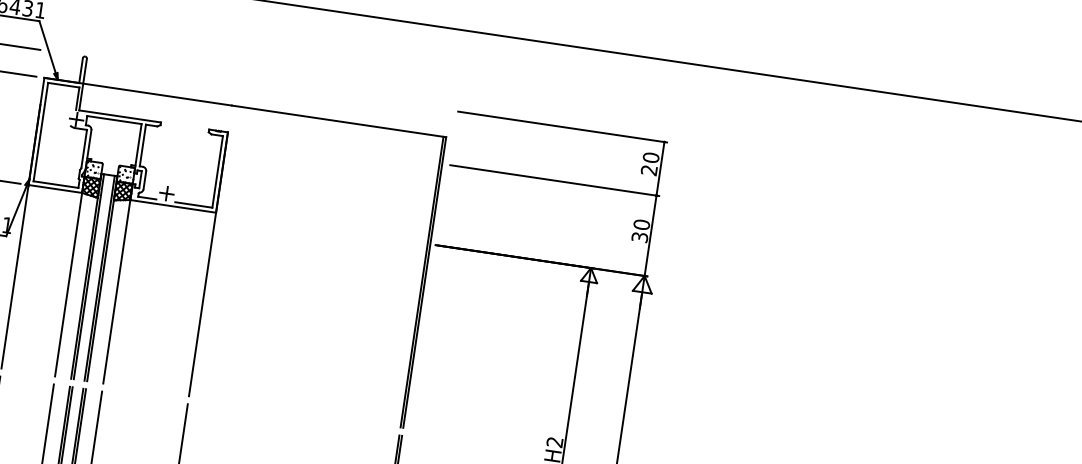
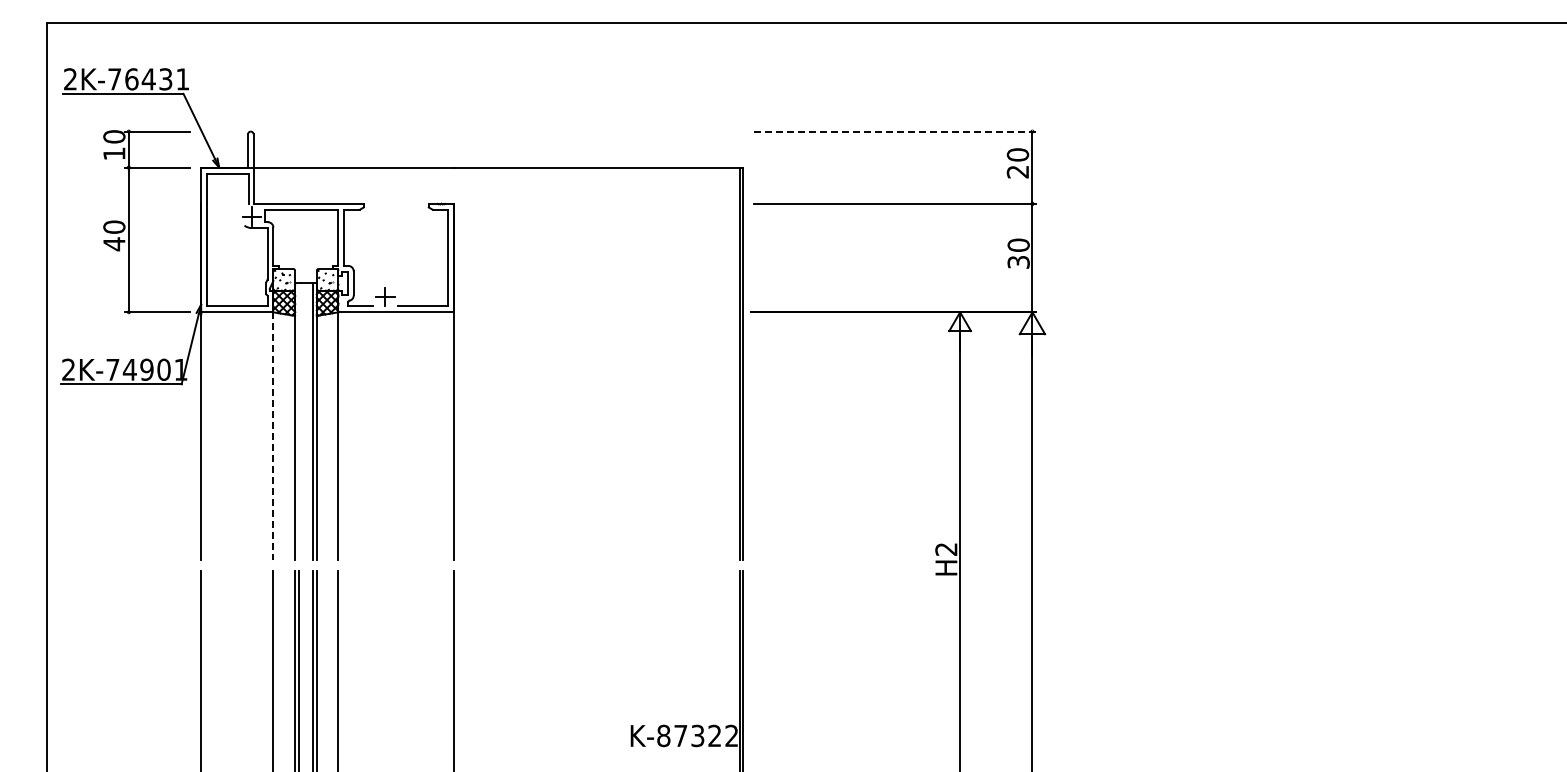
line: (562, 127) -> (895, 131), solid -> dashed
line: (88, 276) -> (298, 421), removed
line: (68, 284) -> (273, 436), solid -> dashed

